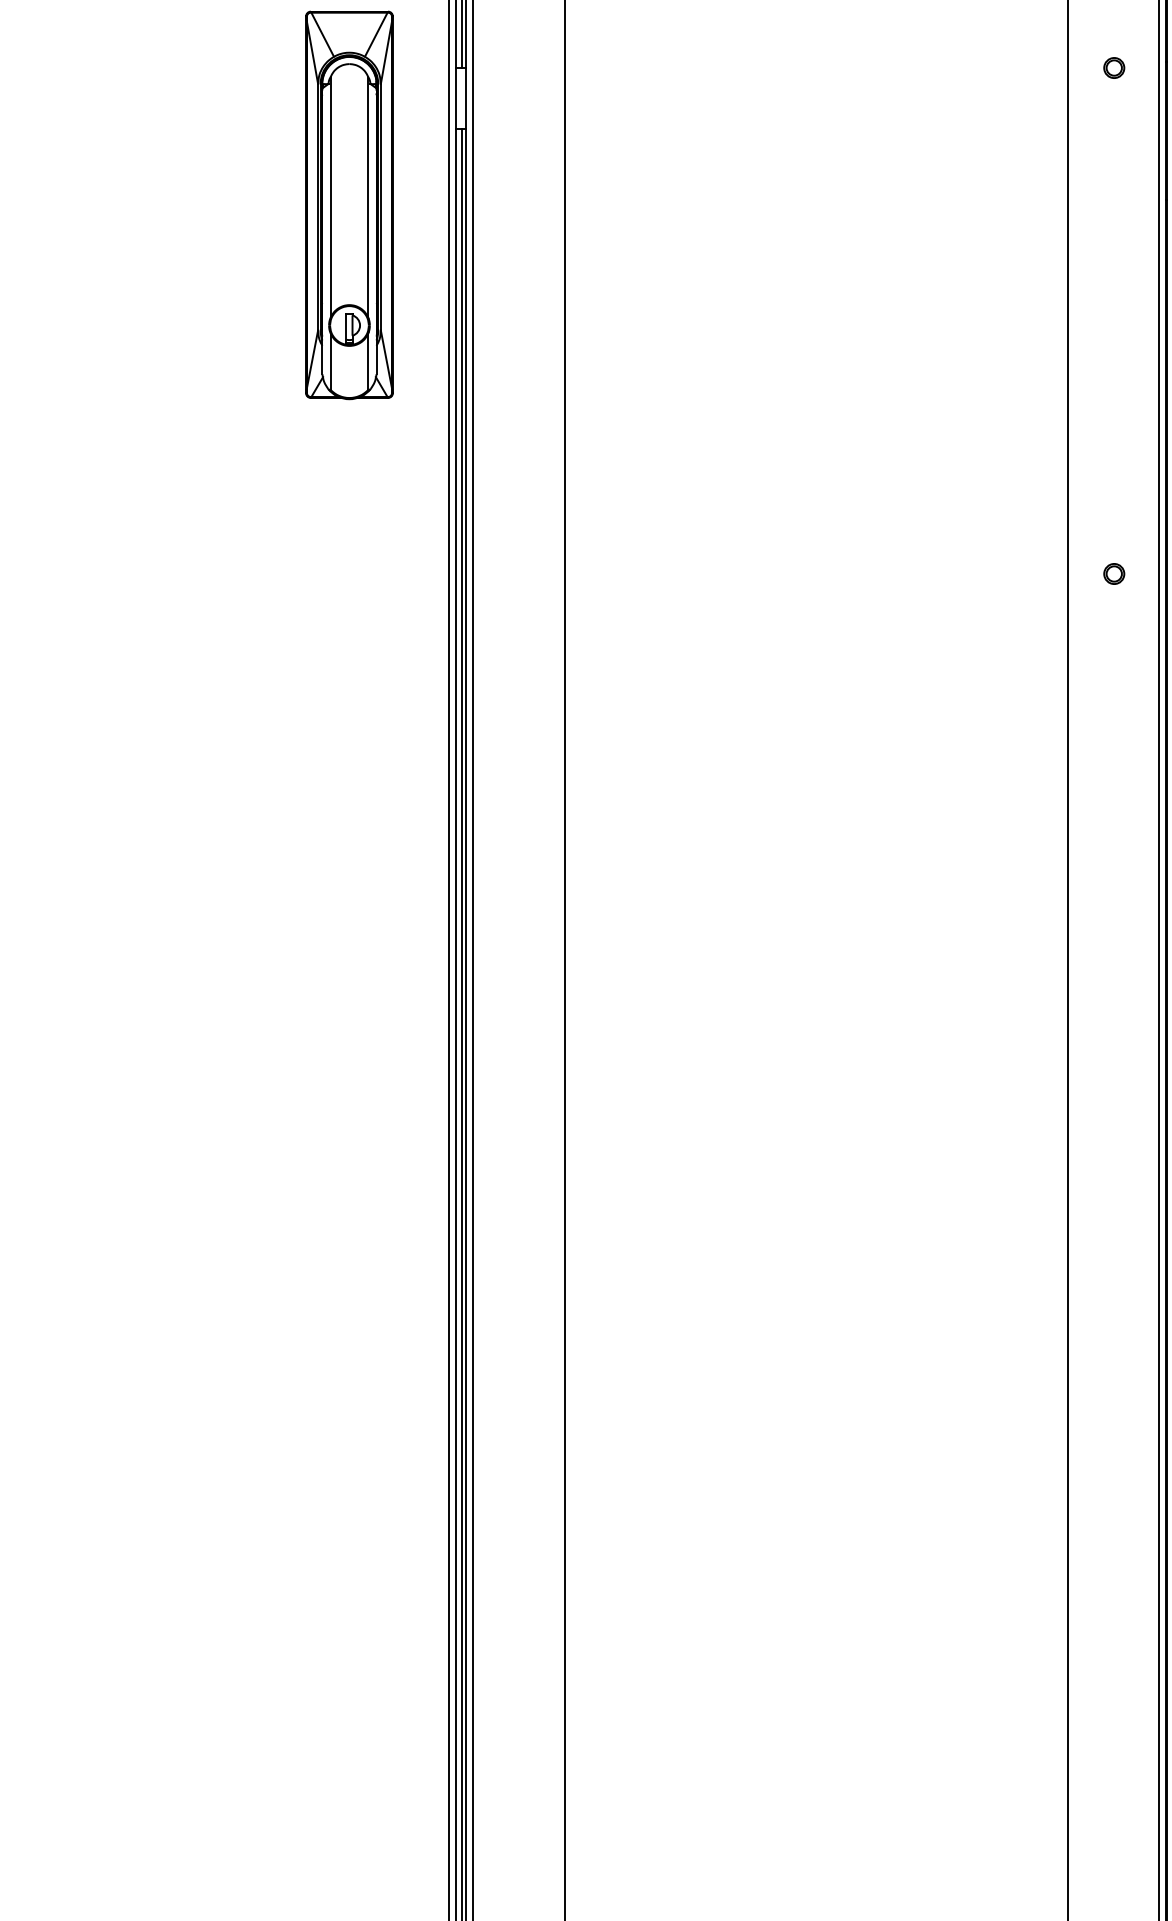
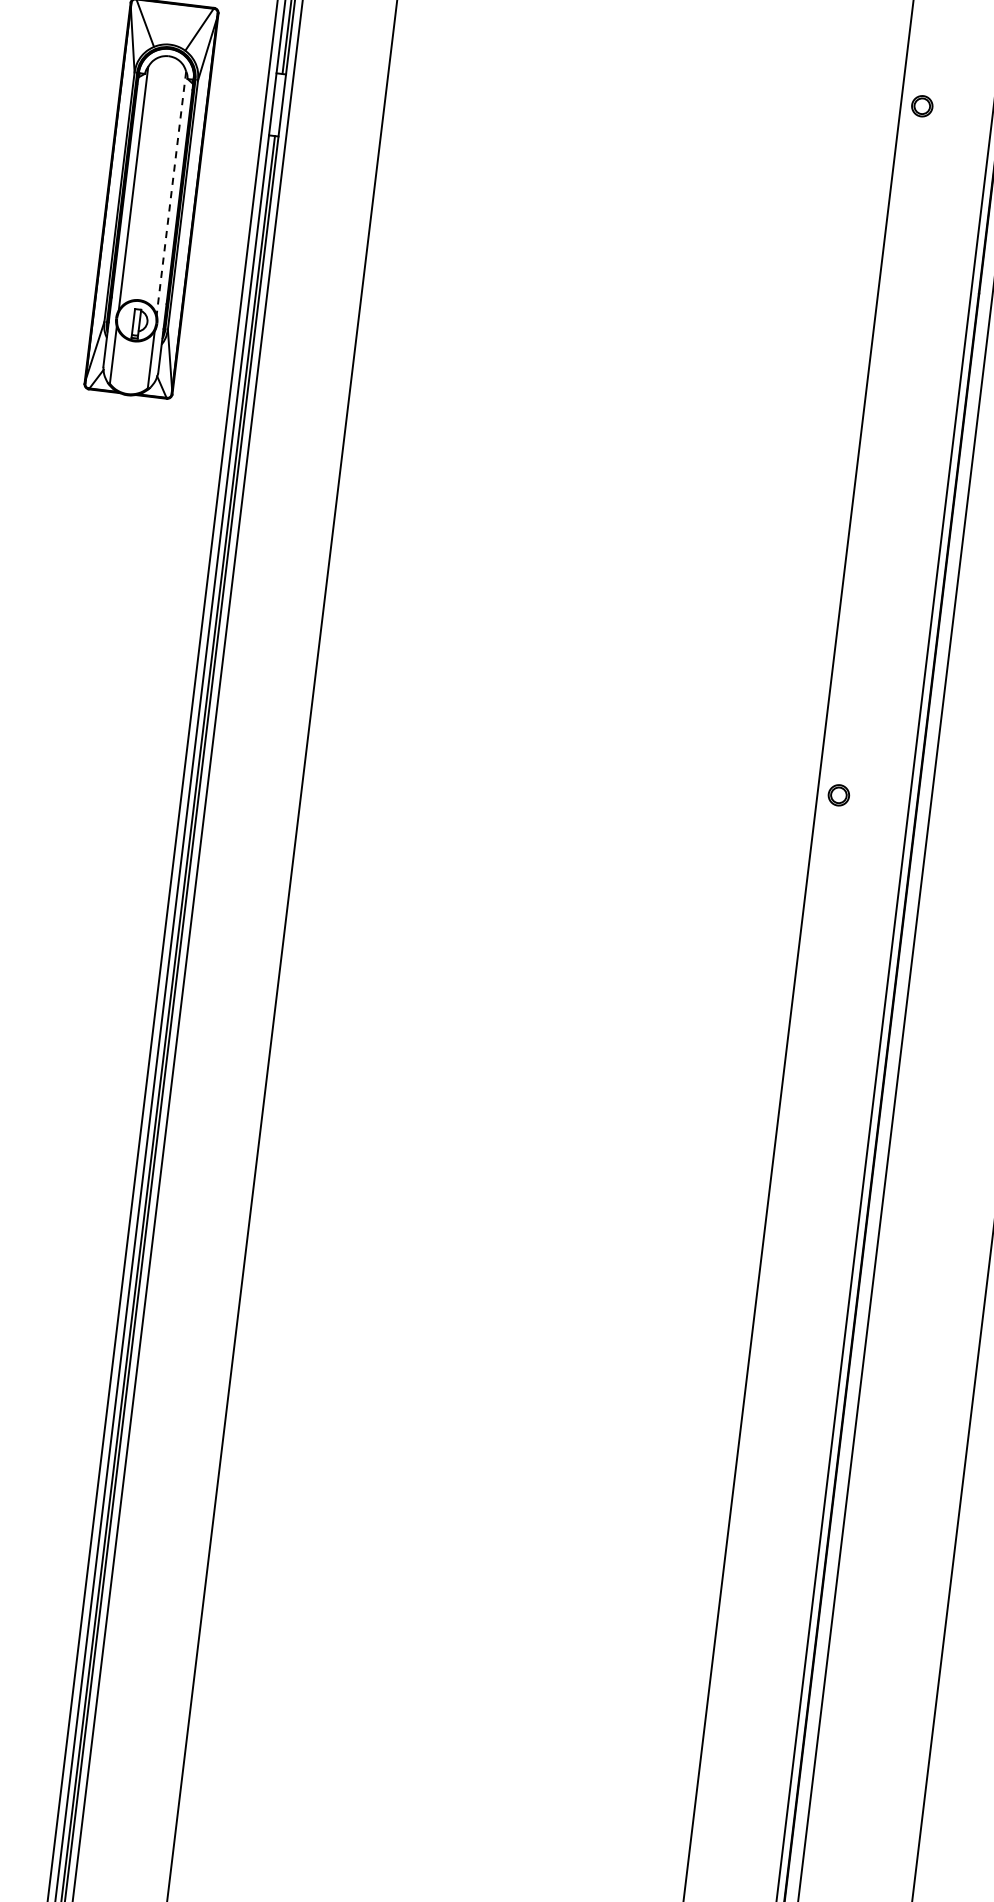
part: (1114, 67) -> (922, 105), moved
line: (368, 197) -> (171, 193), solid -> dashed
part: (1114, 573) -> (839, 794), moved

